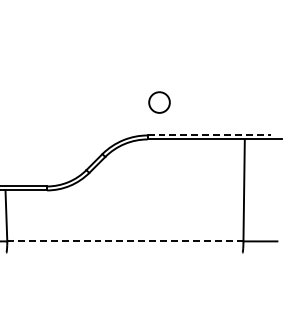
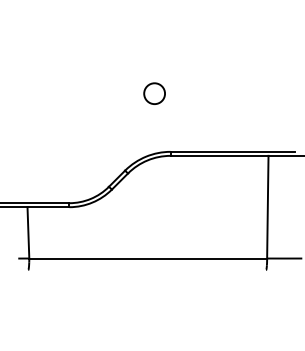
circle: (159, 102) -> (154, 93), moved
line: (210, 135) -> (233, 151), dashed -> solid
line: (125, 241) -> (148, 258), dashed -> solid

